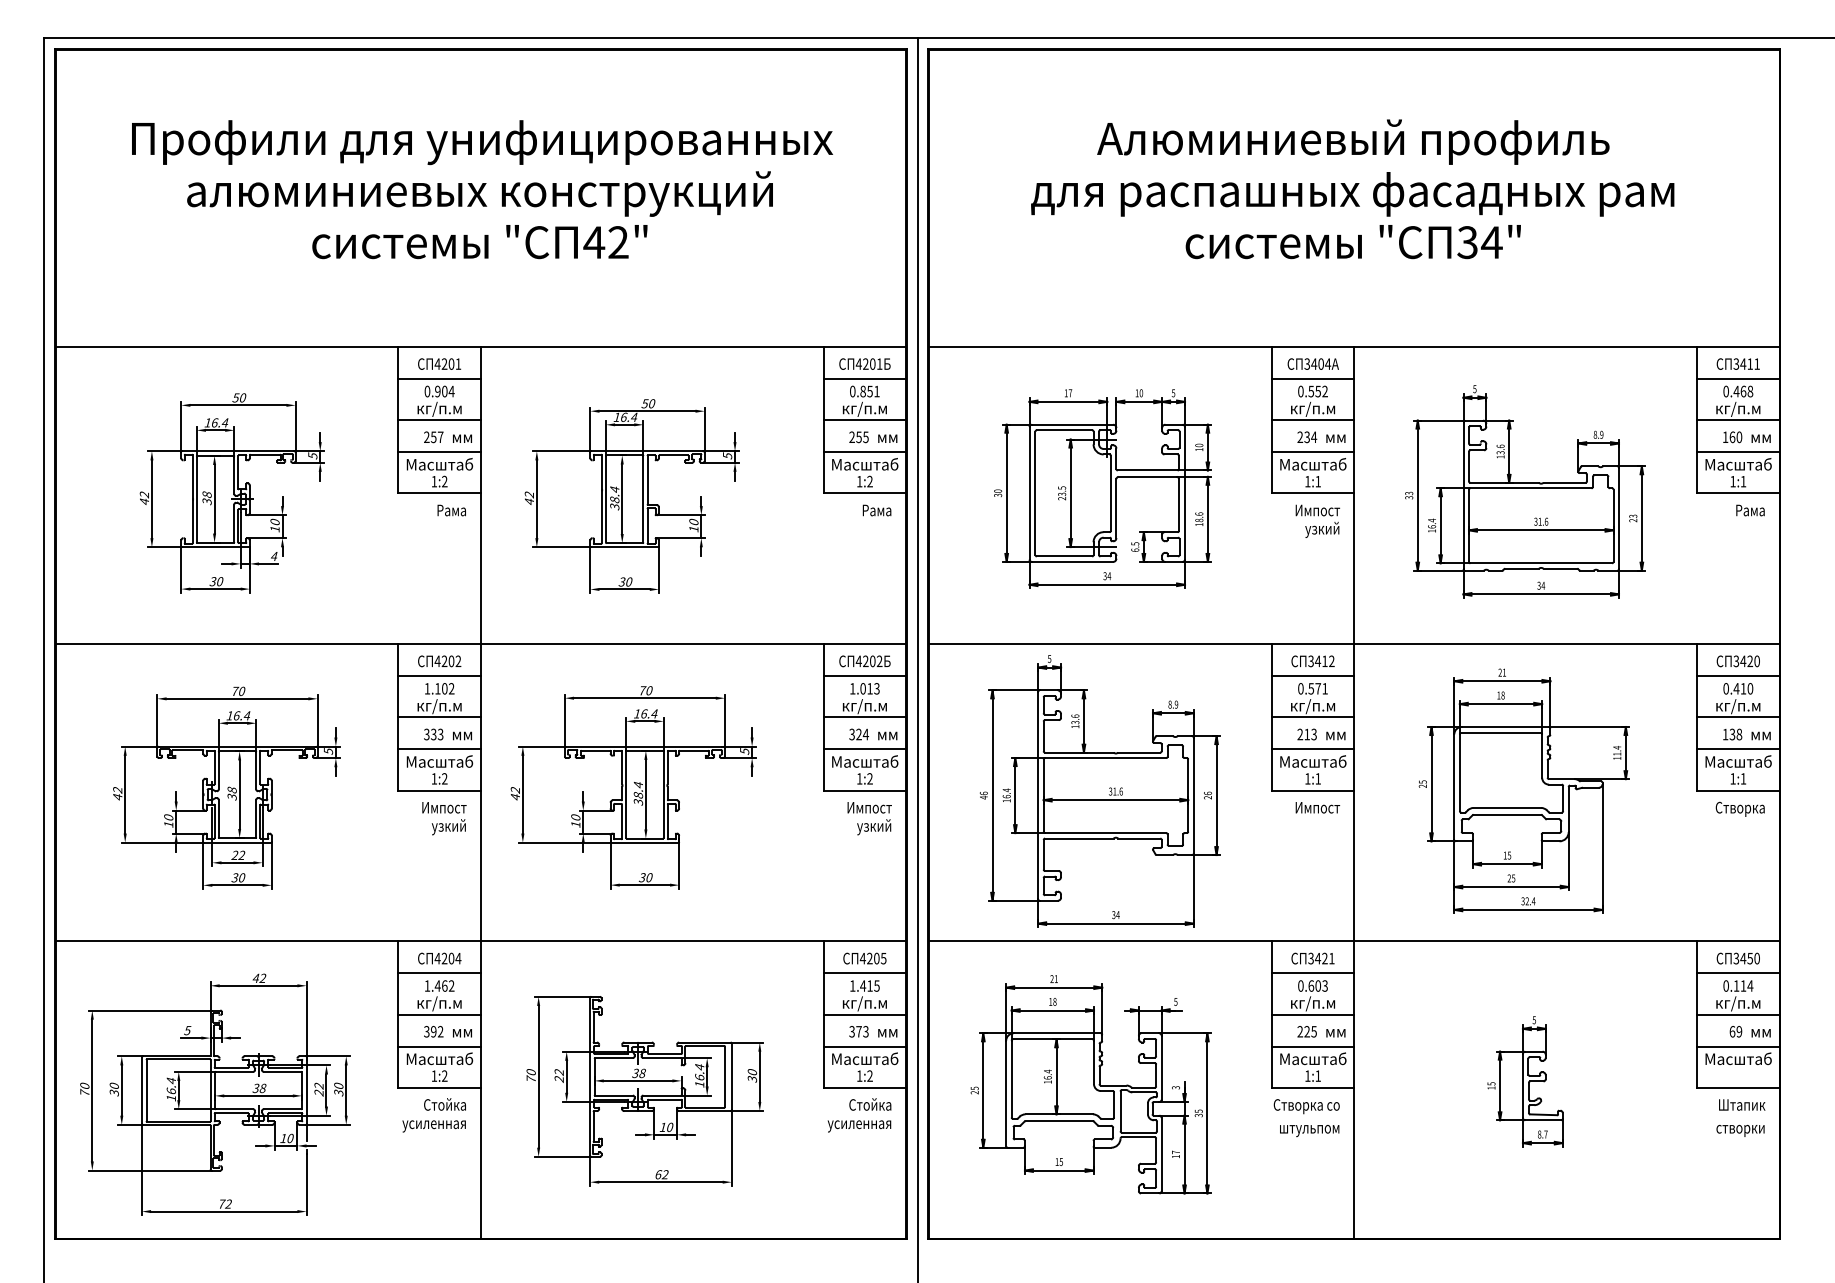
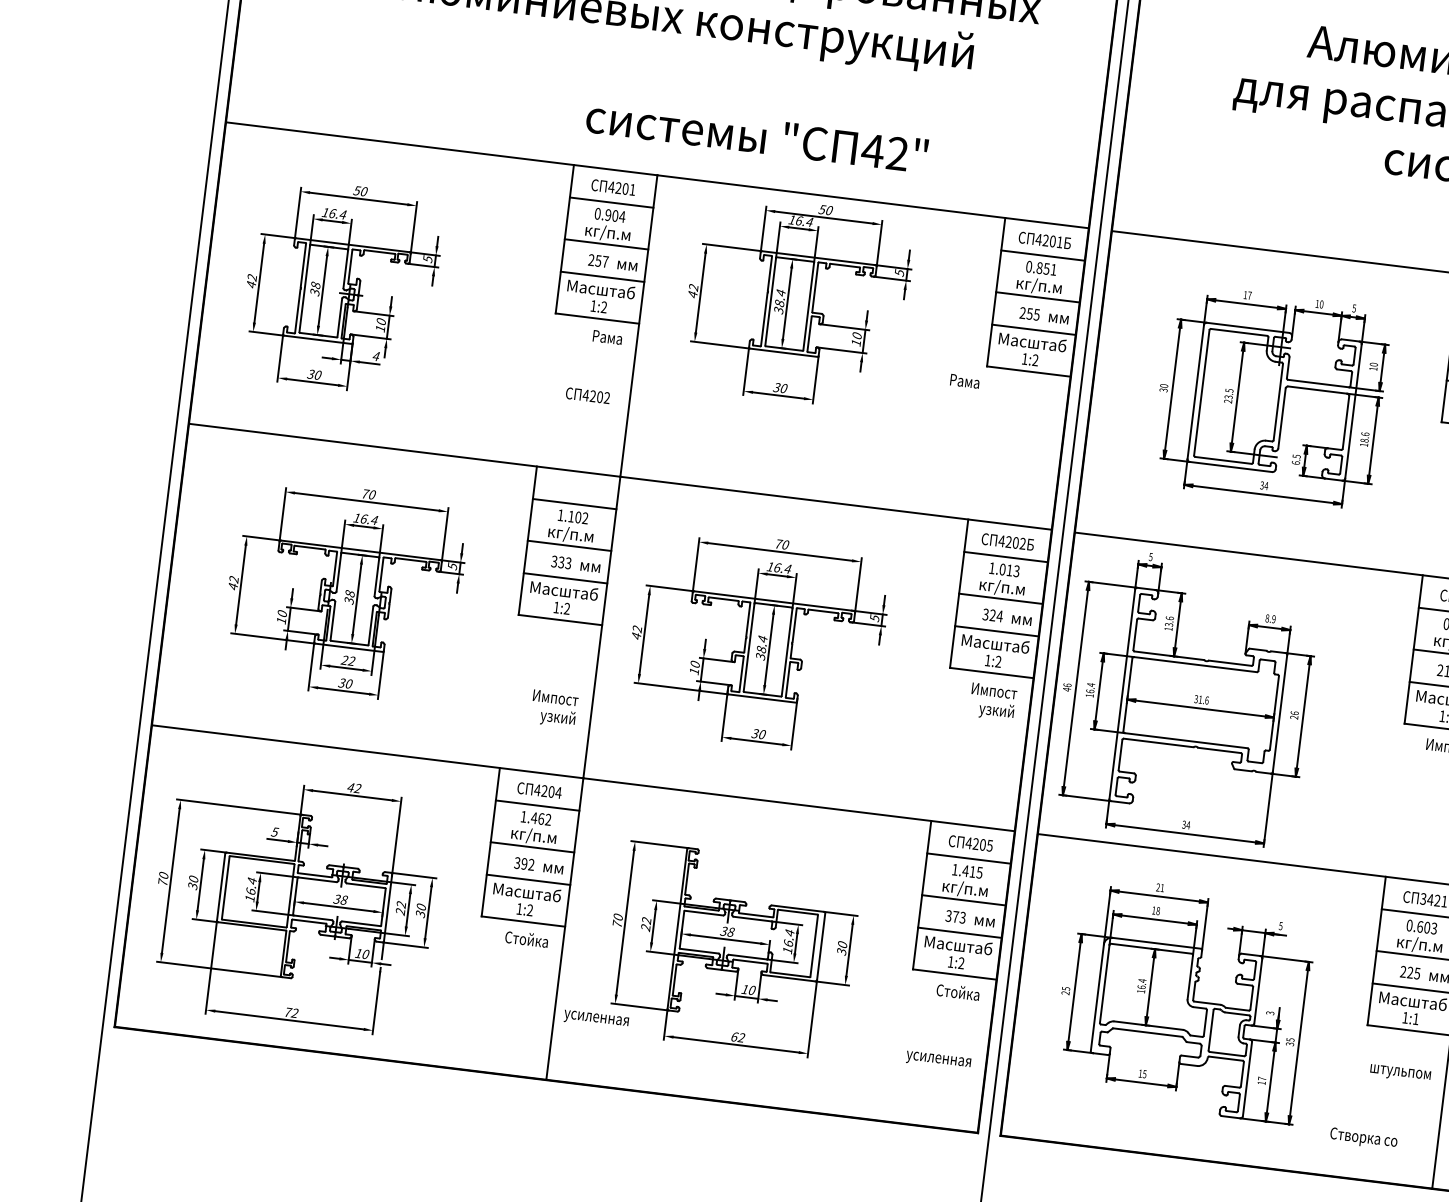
text: (479, 242) -> (756, 136), moved
part: (231, 493) -> (340, 287), moved
part: (631, 496) -> (797, 302), moved
text: (876, 510) -> (964, 381), moved
text: (439, 661) -> (587, 395), moved
part: (1099, 791) -> (1184, 697), moved
text: (444, 818) -> (554, 708), moved
text: (1306, 1106) -> (1363, 1138), moved
text: (433, 1126) -> (595, 1019), moved
text: (859, 1126) -> (938, 1060), moved

